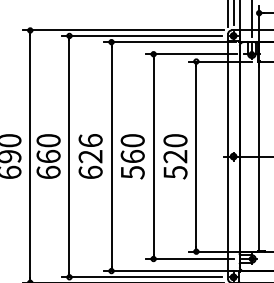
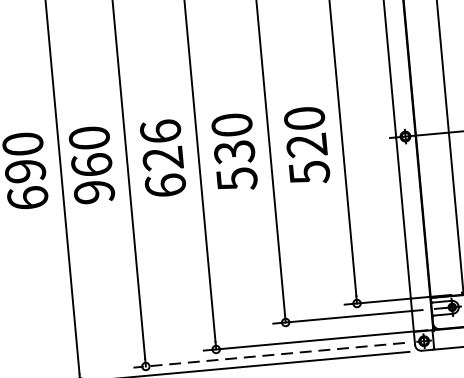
text: (132, 156) -> (234, 151), 560 -> 530
text: (48, 172) -> (94, 192), 660 -> 960
line: (141, 277) -> (267, 355), solid -> dashed

